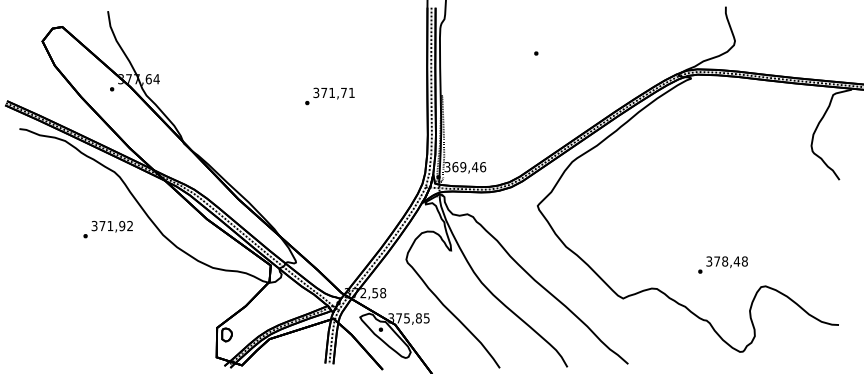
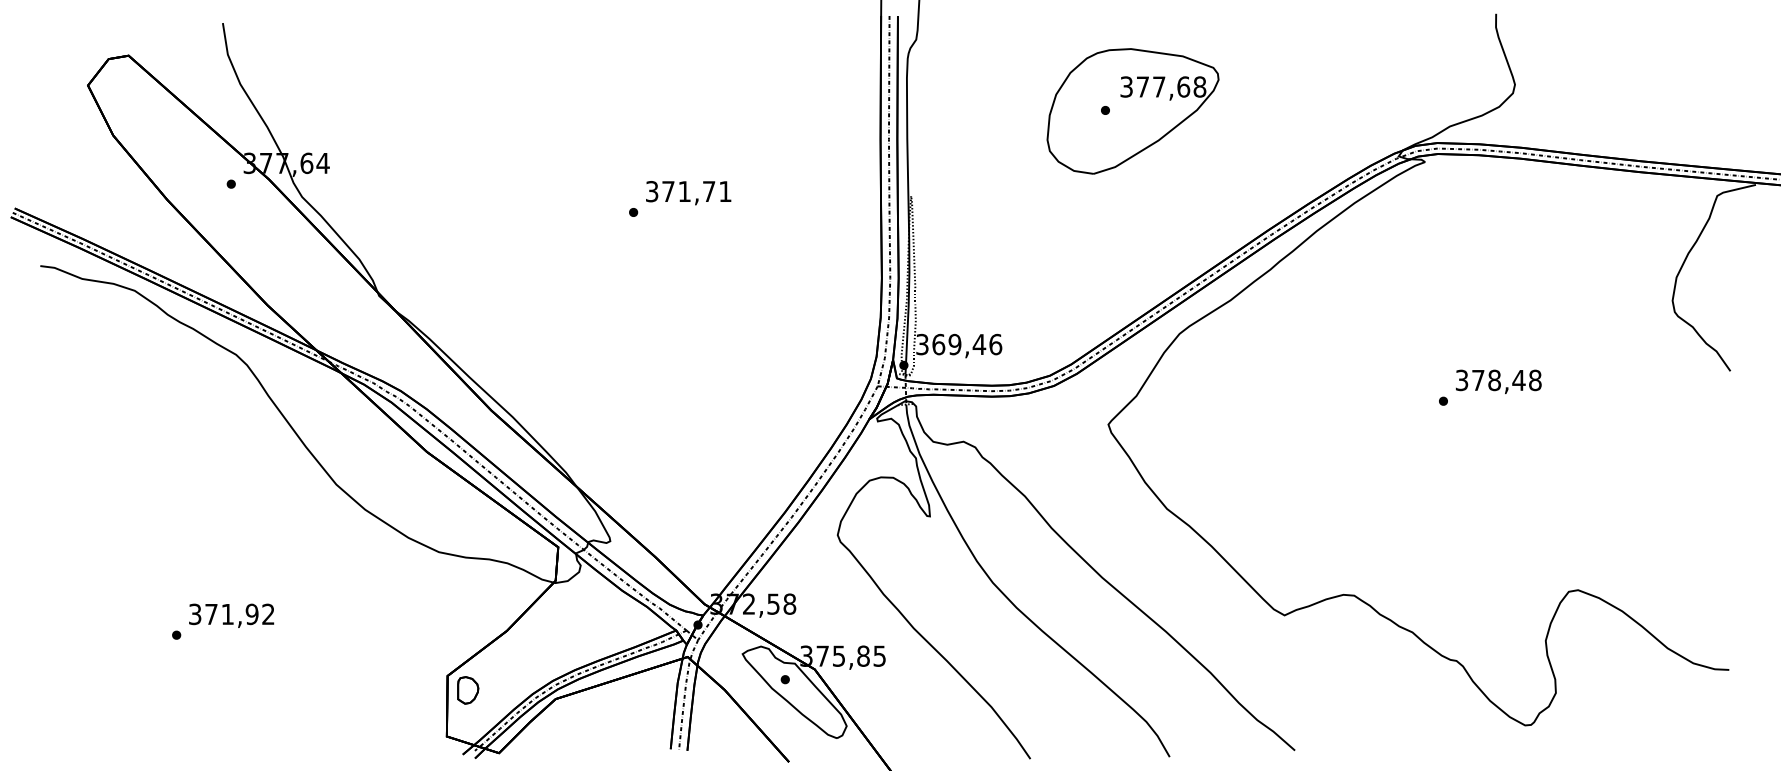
part: (549, 53) -> (1132, 110), added
text: (107, 229) -> (221, 621), moved
text: (722, 264) -> (1489, 386), moved

